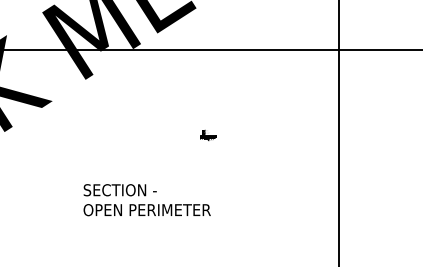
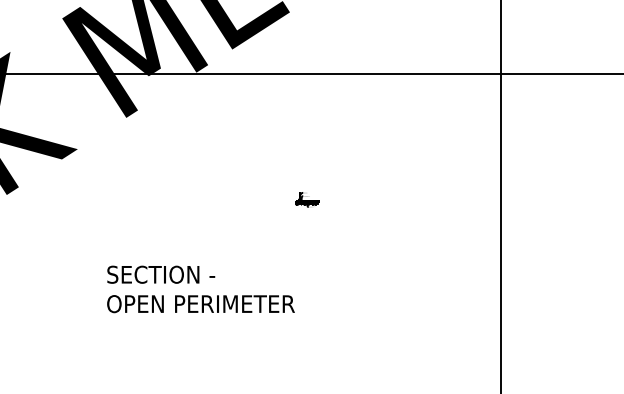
text: (146, 200) -> (199, 289), moved

